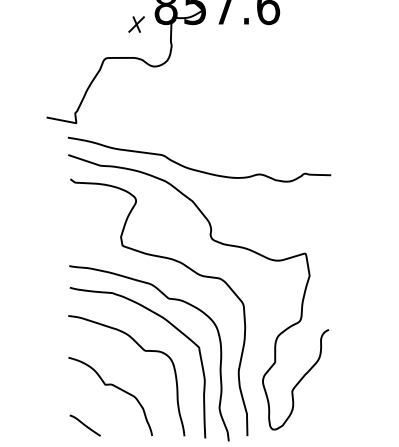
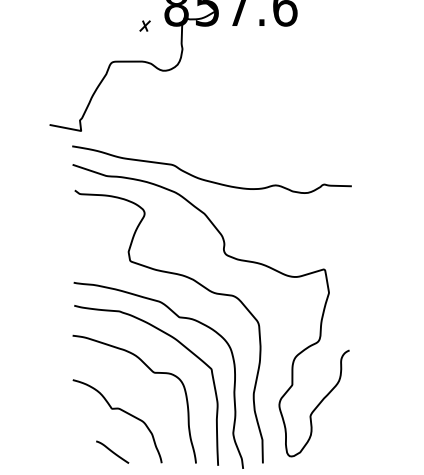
part: (135, 23) -> (144, 25), size x0.6
line: (85, 424) -> (112, 451), moved

